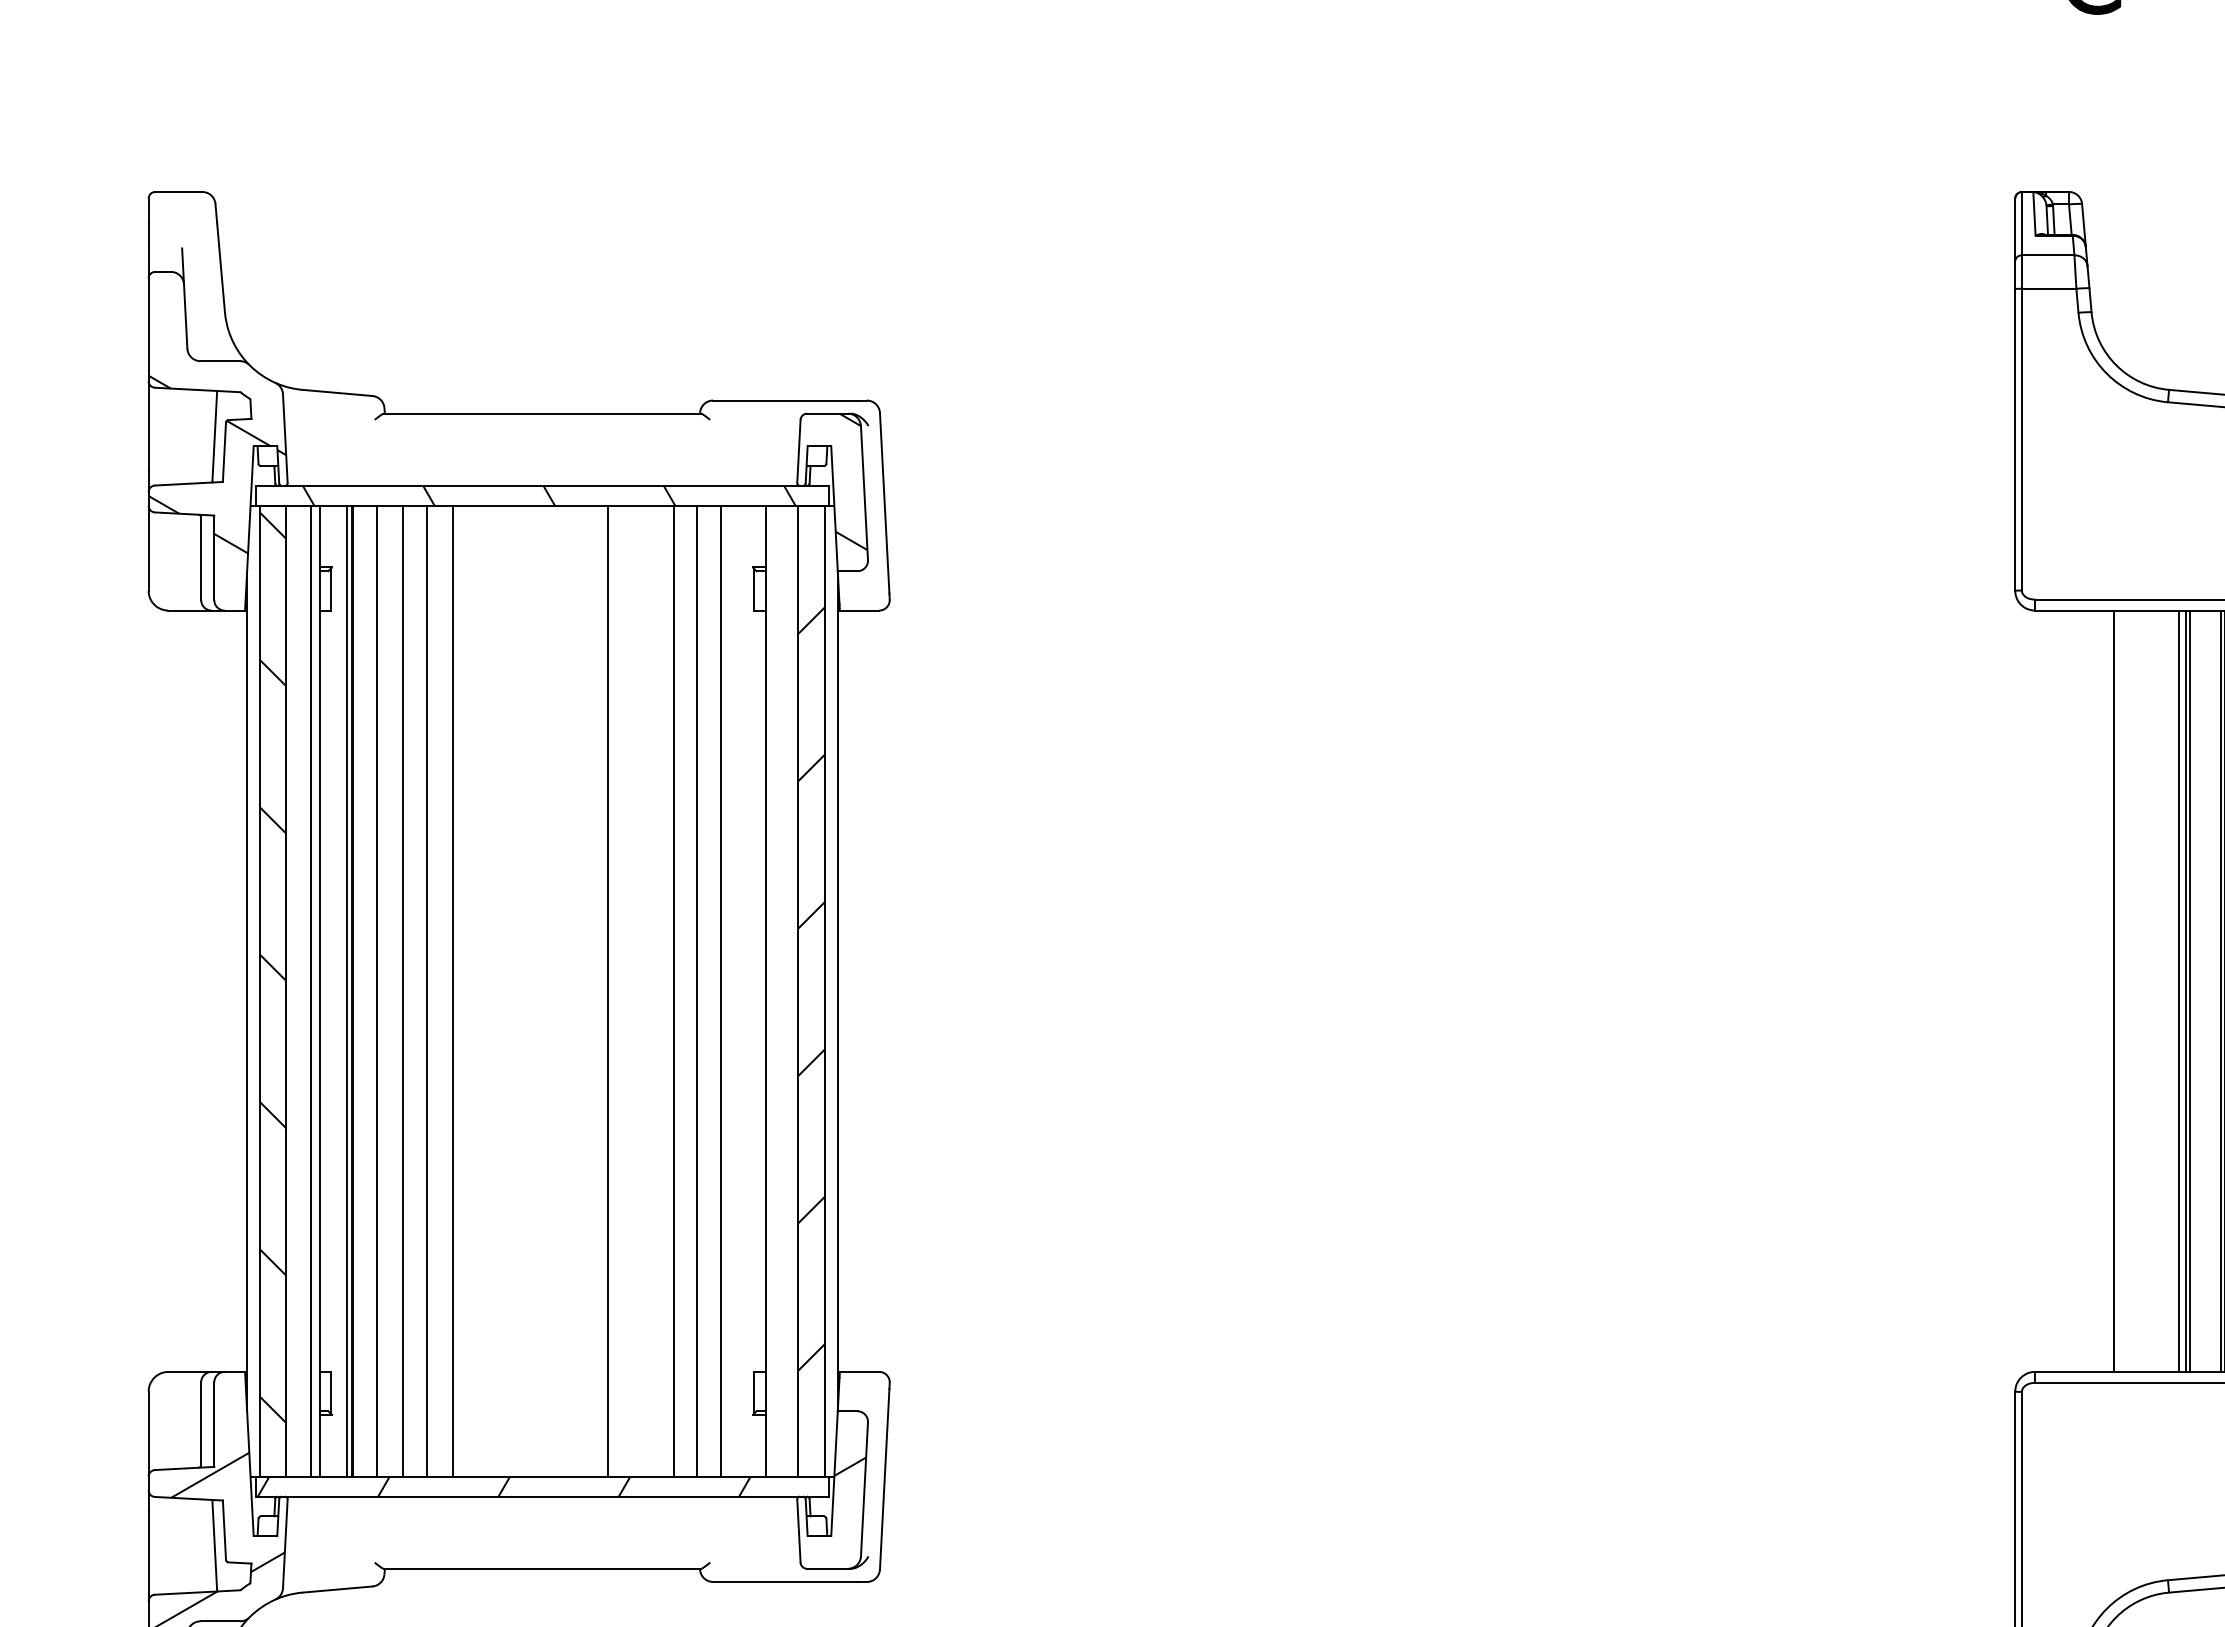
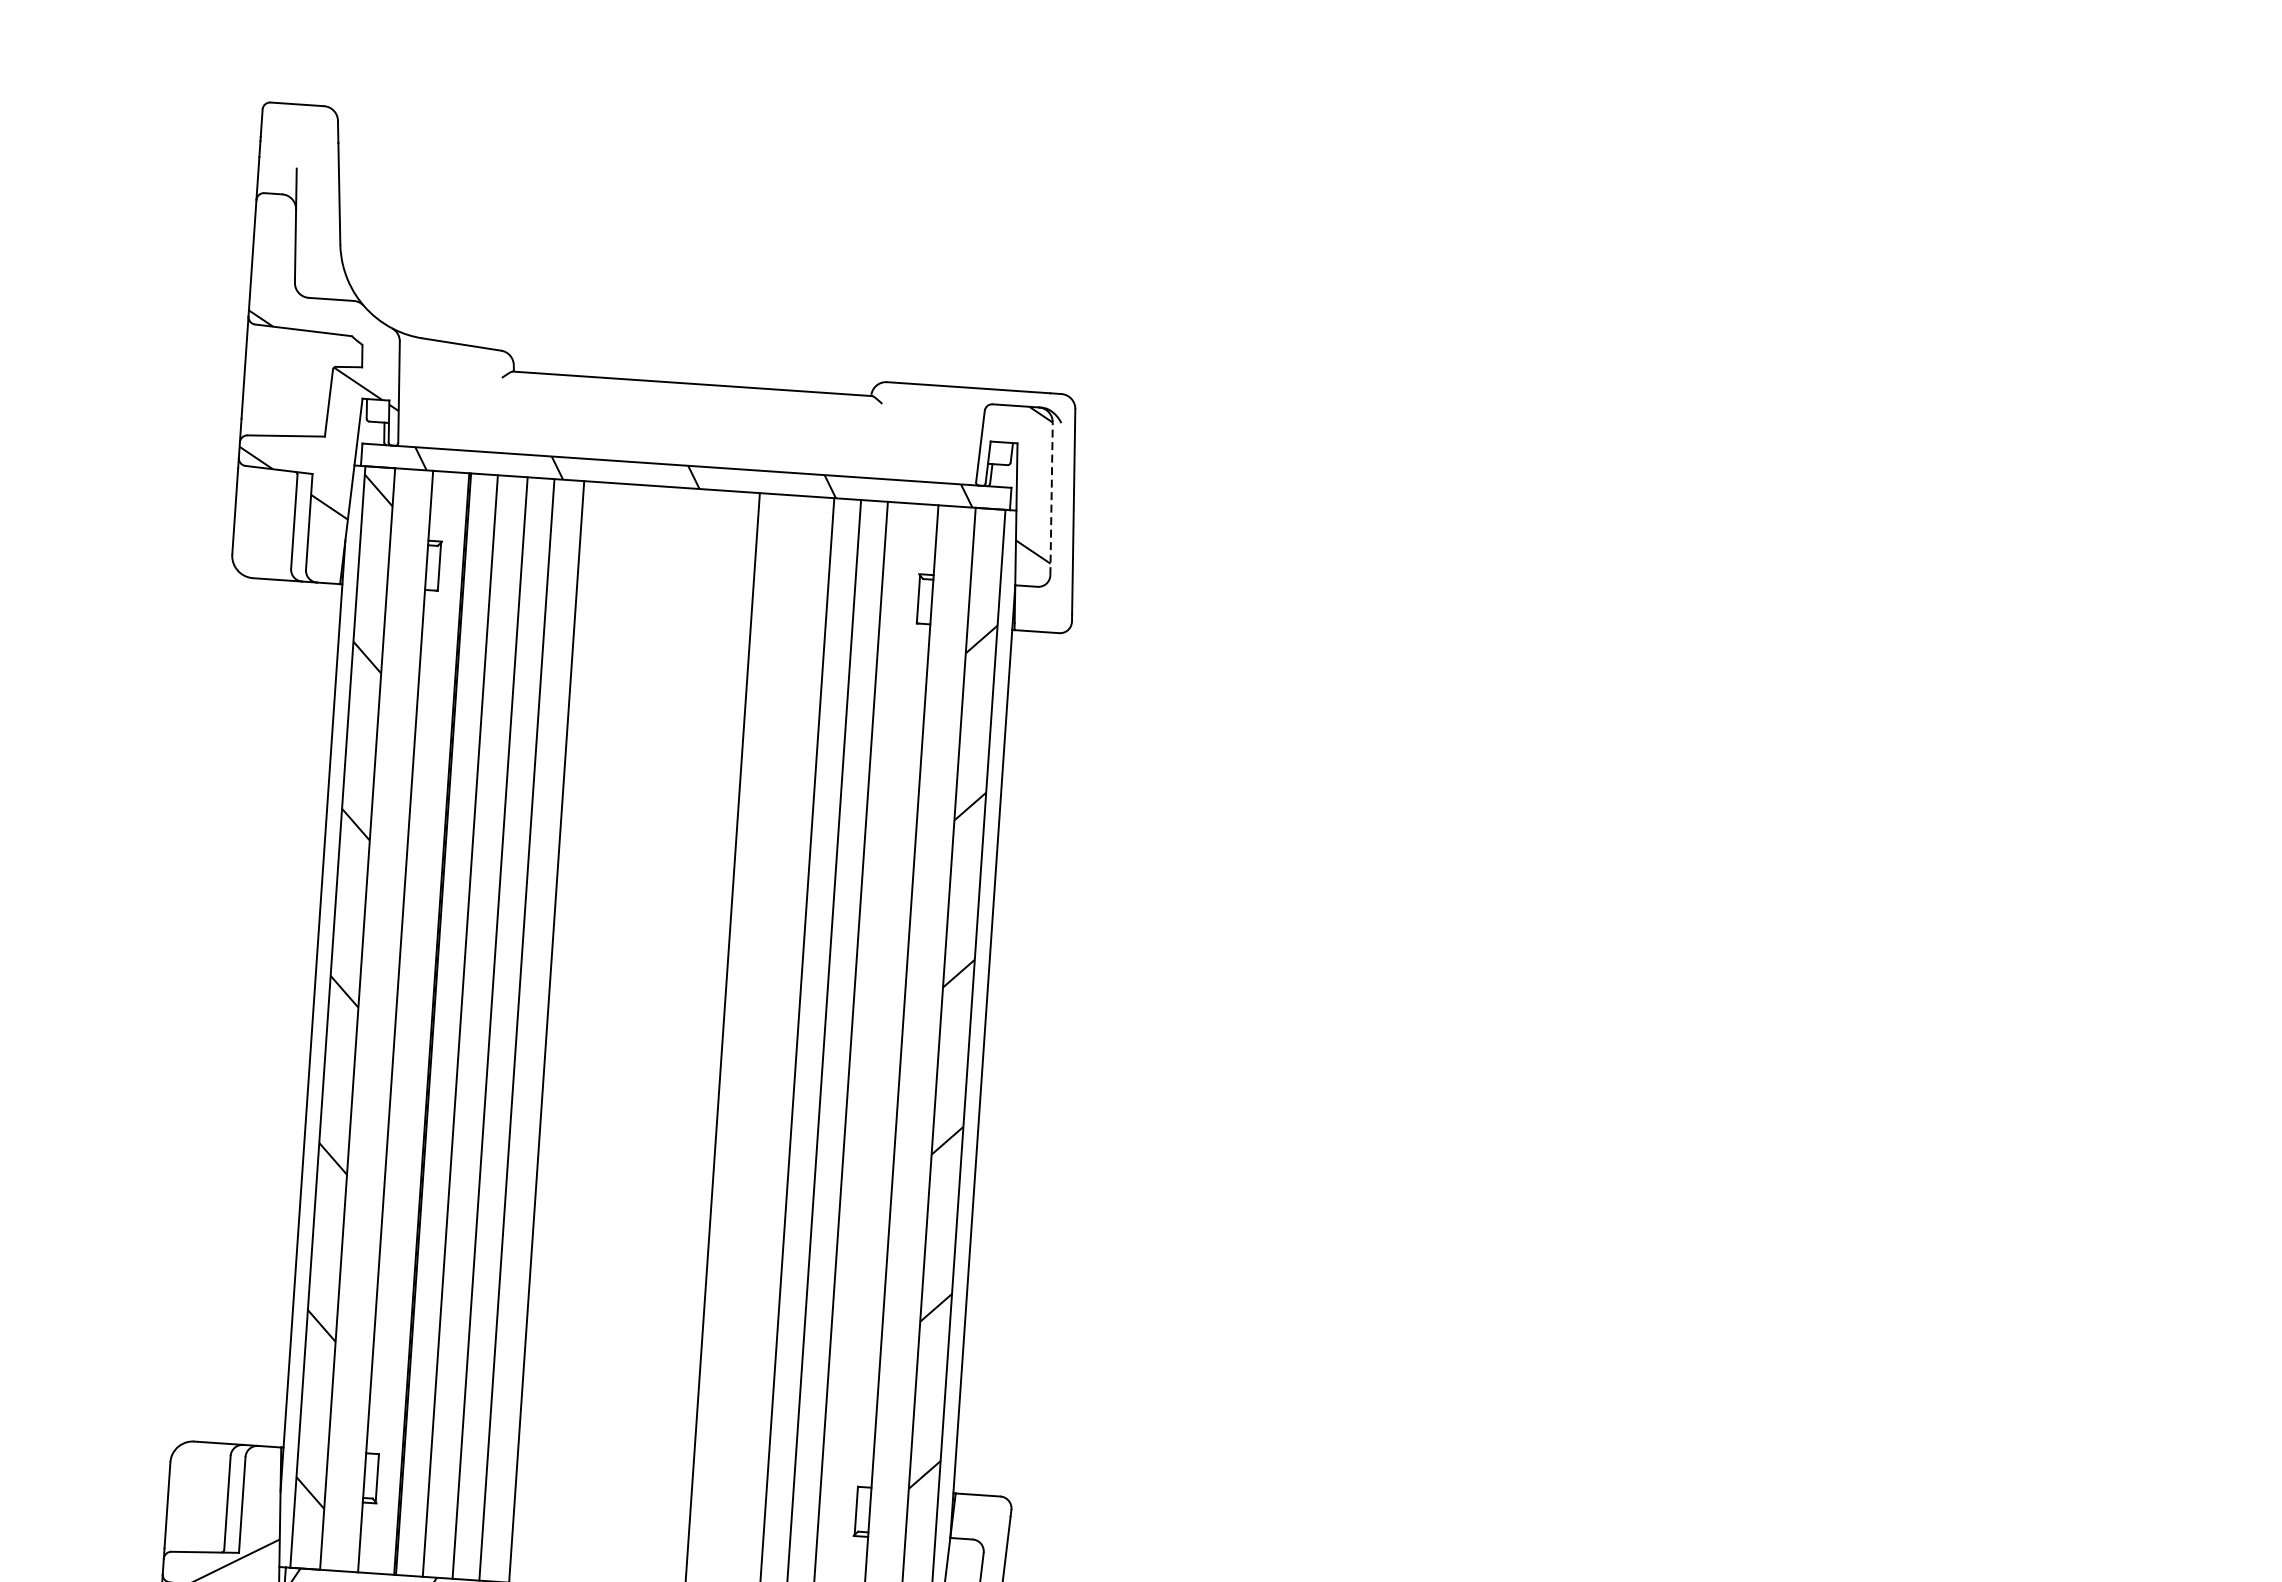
line: (214, 436) -> (318, 384), removed
line: (864, 492) -> (1051, 498), solid -> dashed
line: (310, 990) -> (384, 1020), removed
line: (347, 990) -> (426, 1022), removed

